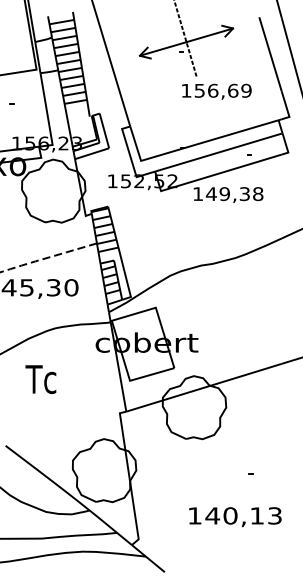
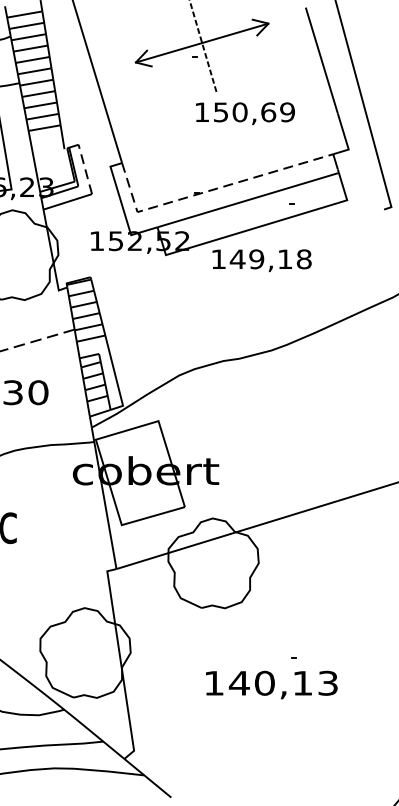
text: (213, 90) -> (240, 111), 156,69 -> 150,69
line: (104, 130) -> (85, 168), solid -> dashed
line: (191, 145) -> (209, 190), solid -> dashed
text: (244, 194) -> (284, 259), 149,38 -> 149,18
text: (235, 517) -> (271, 685), moved

